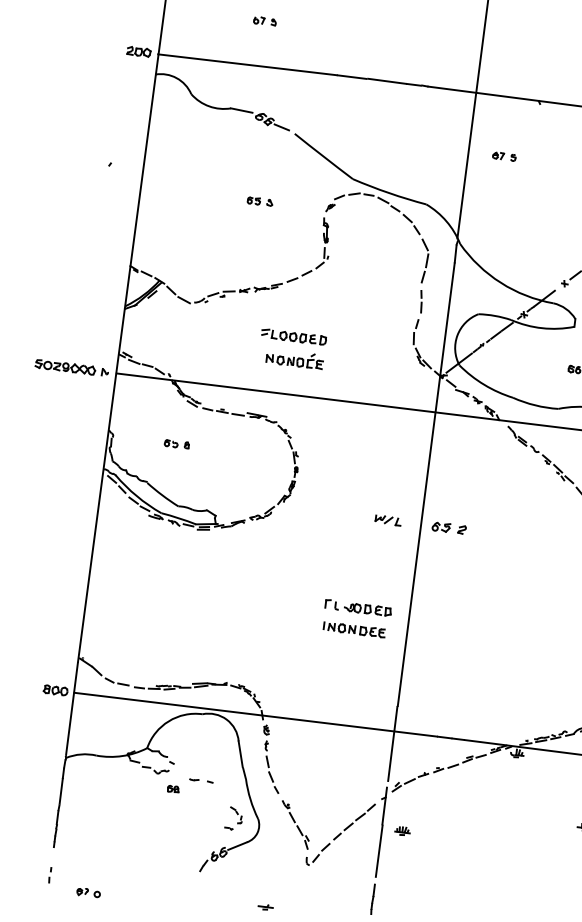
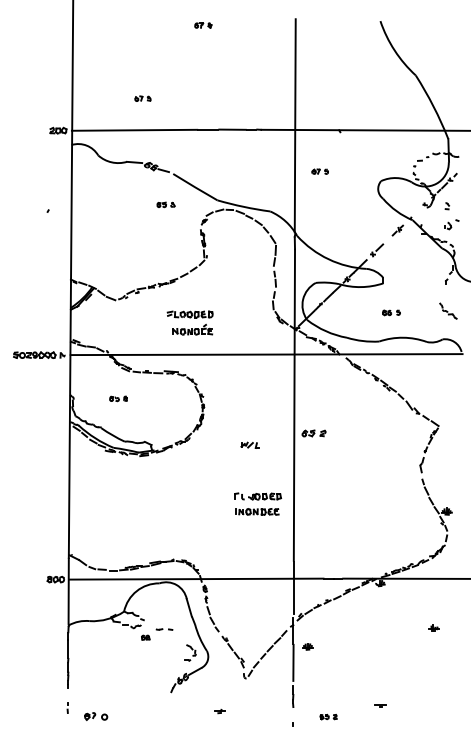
part: (259, 201) -> (165, 204), moved
part: (387, 519) -> (249, 444), moved
part: (87, 892) -> (95, 716), size x1.4

